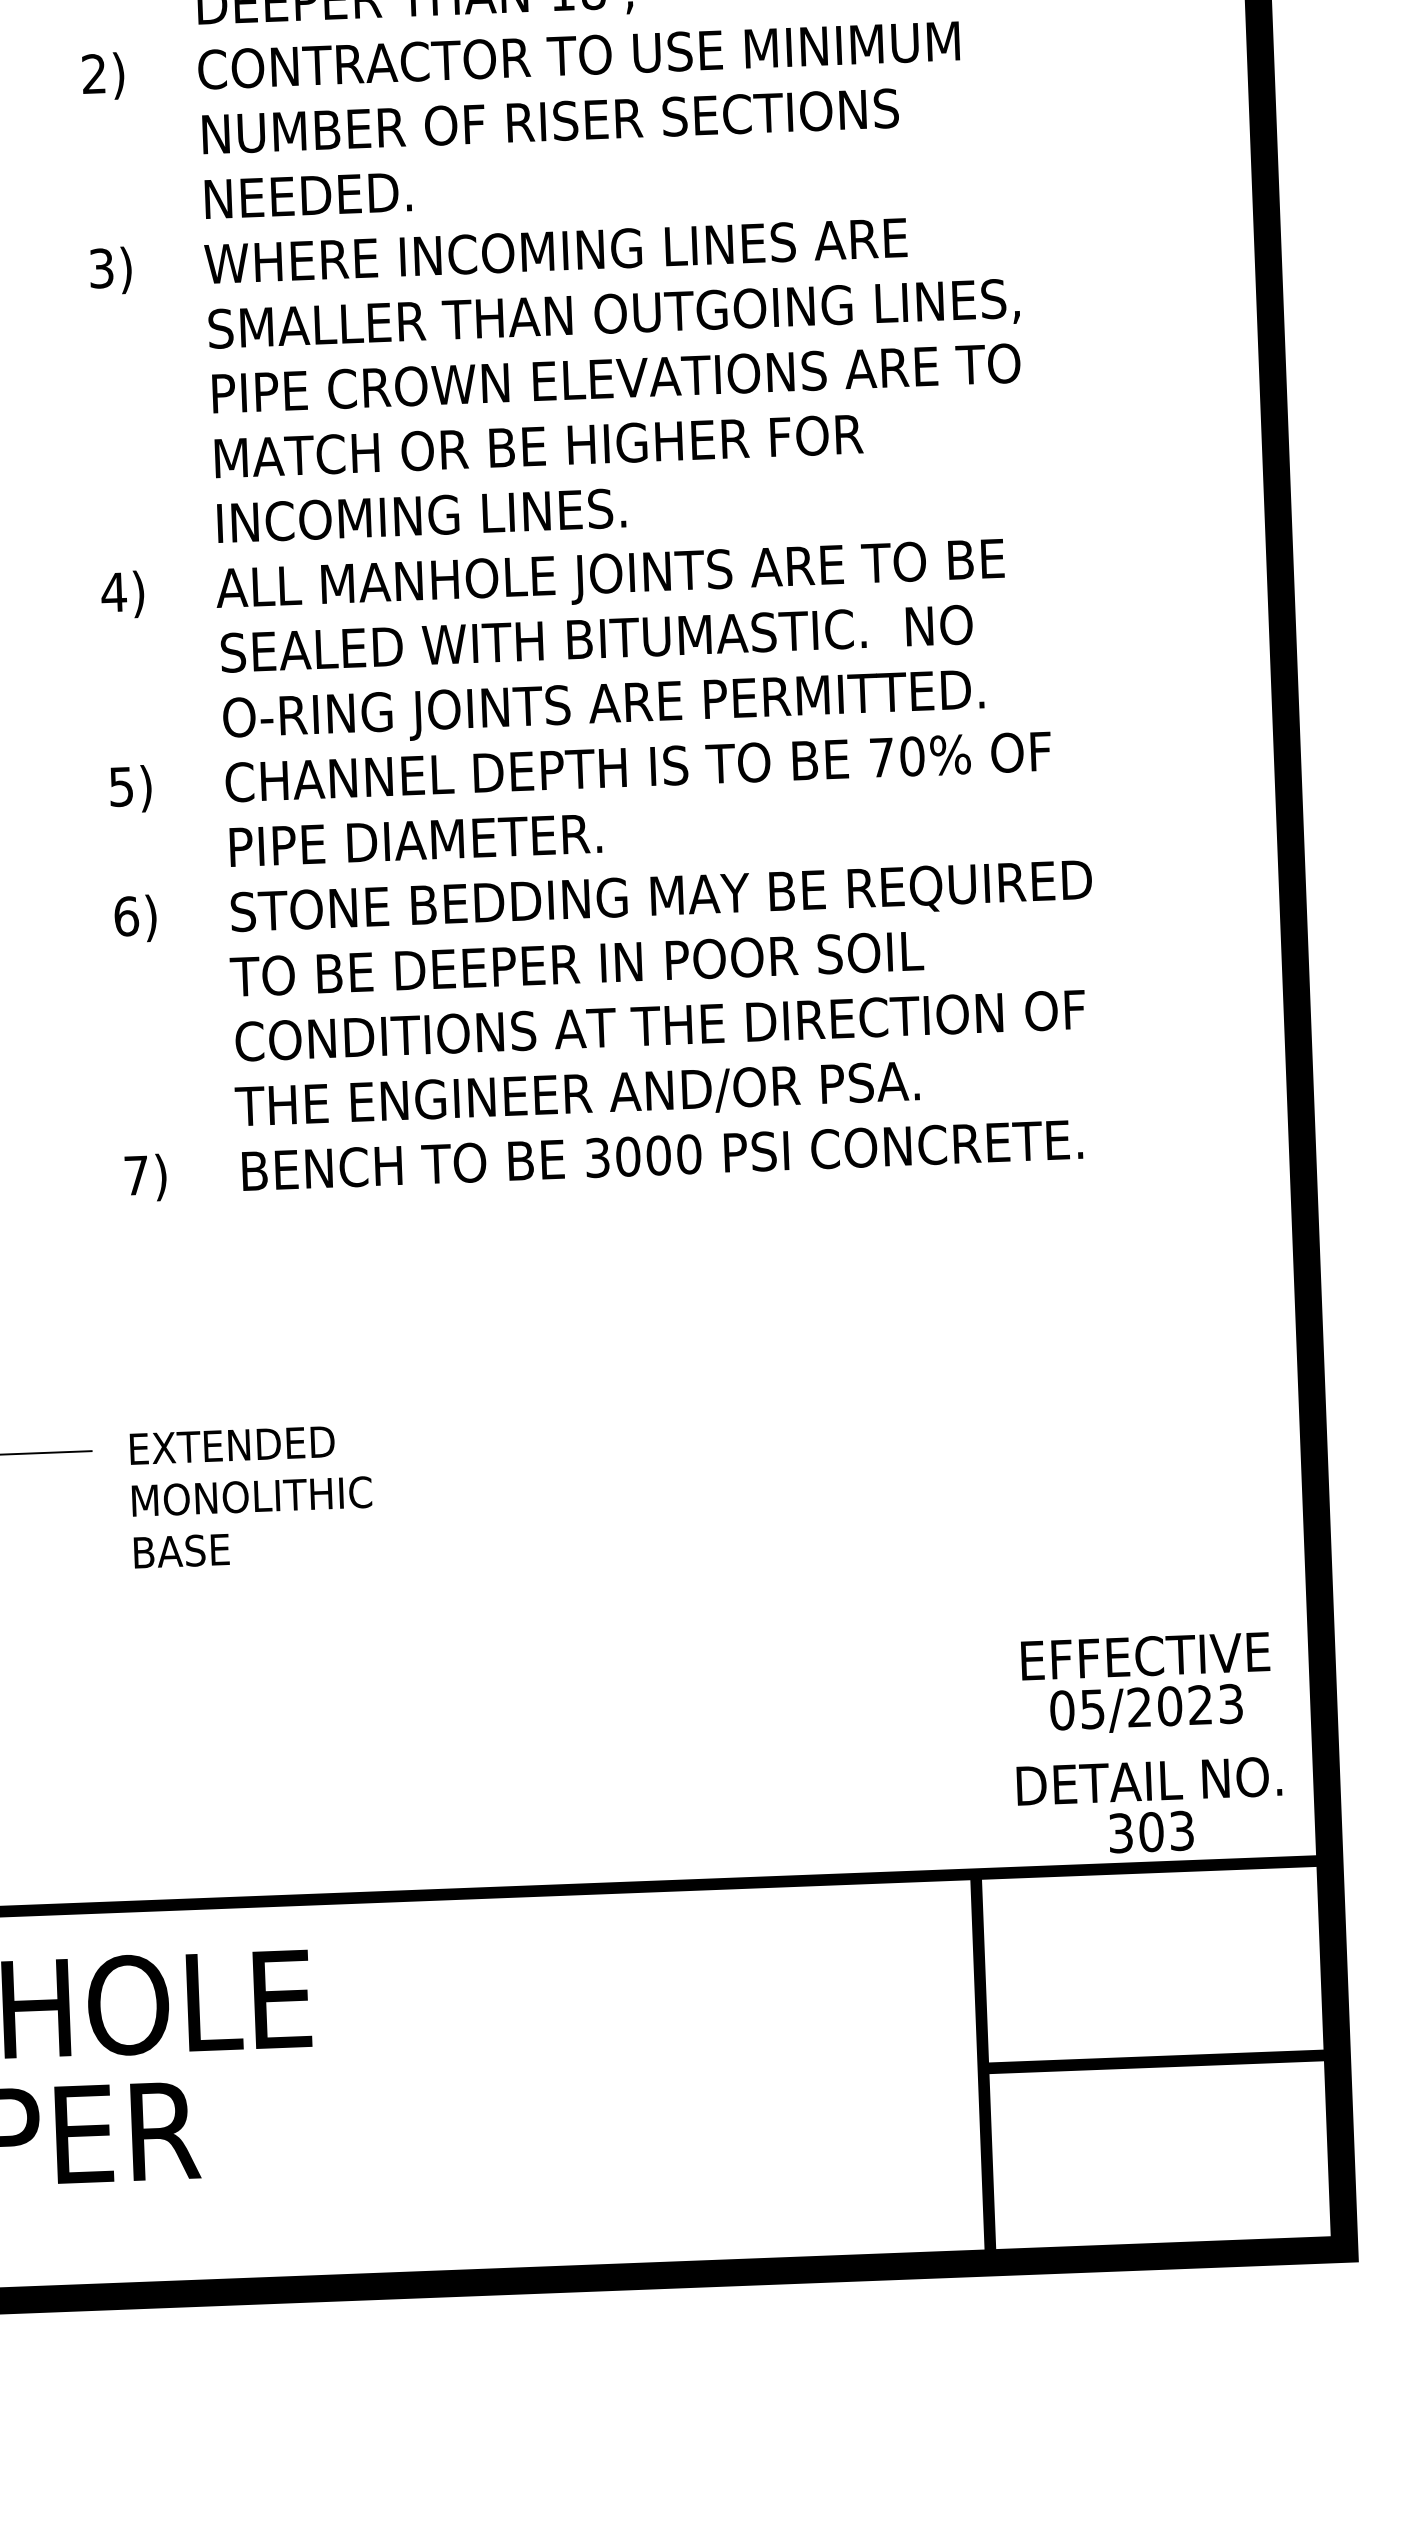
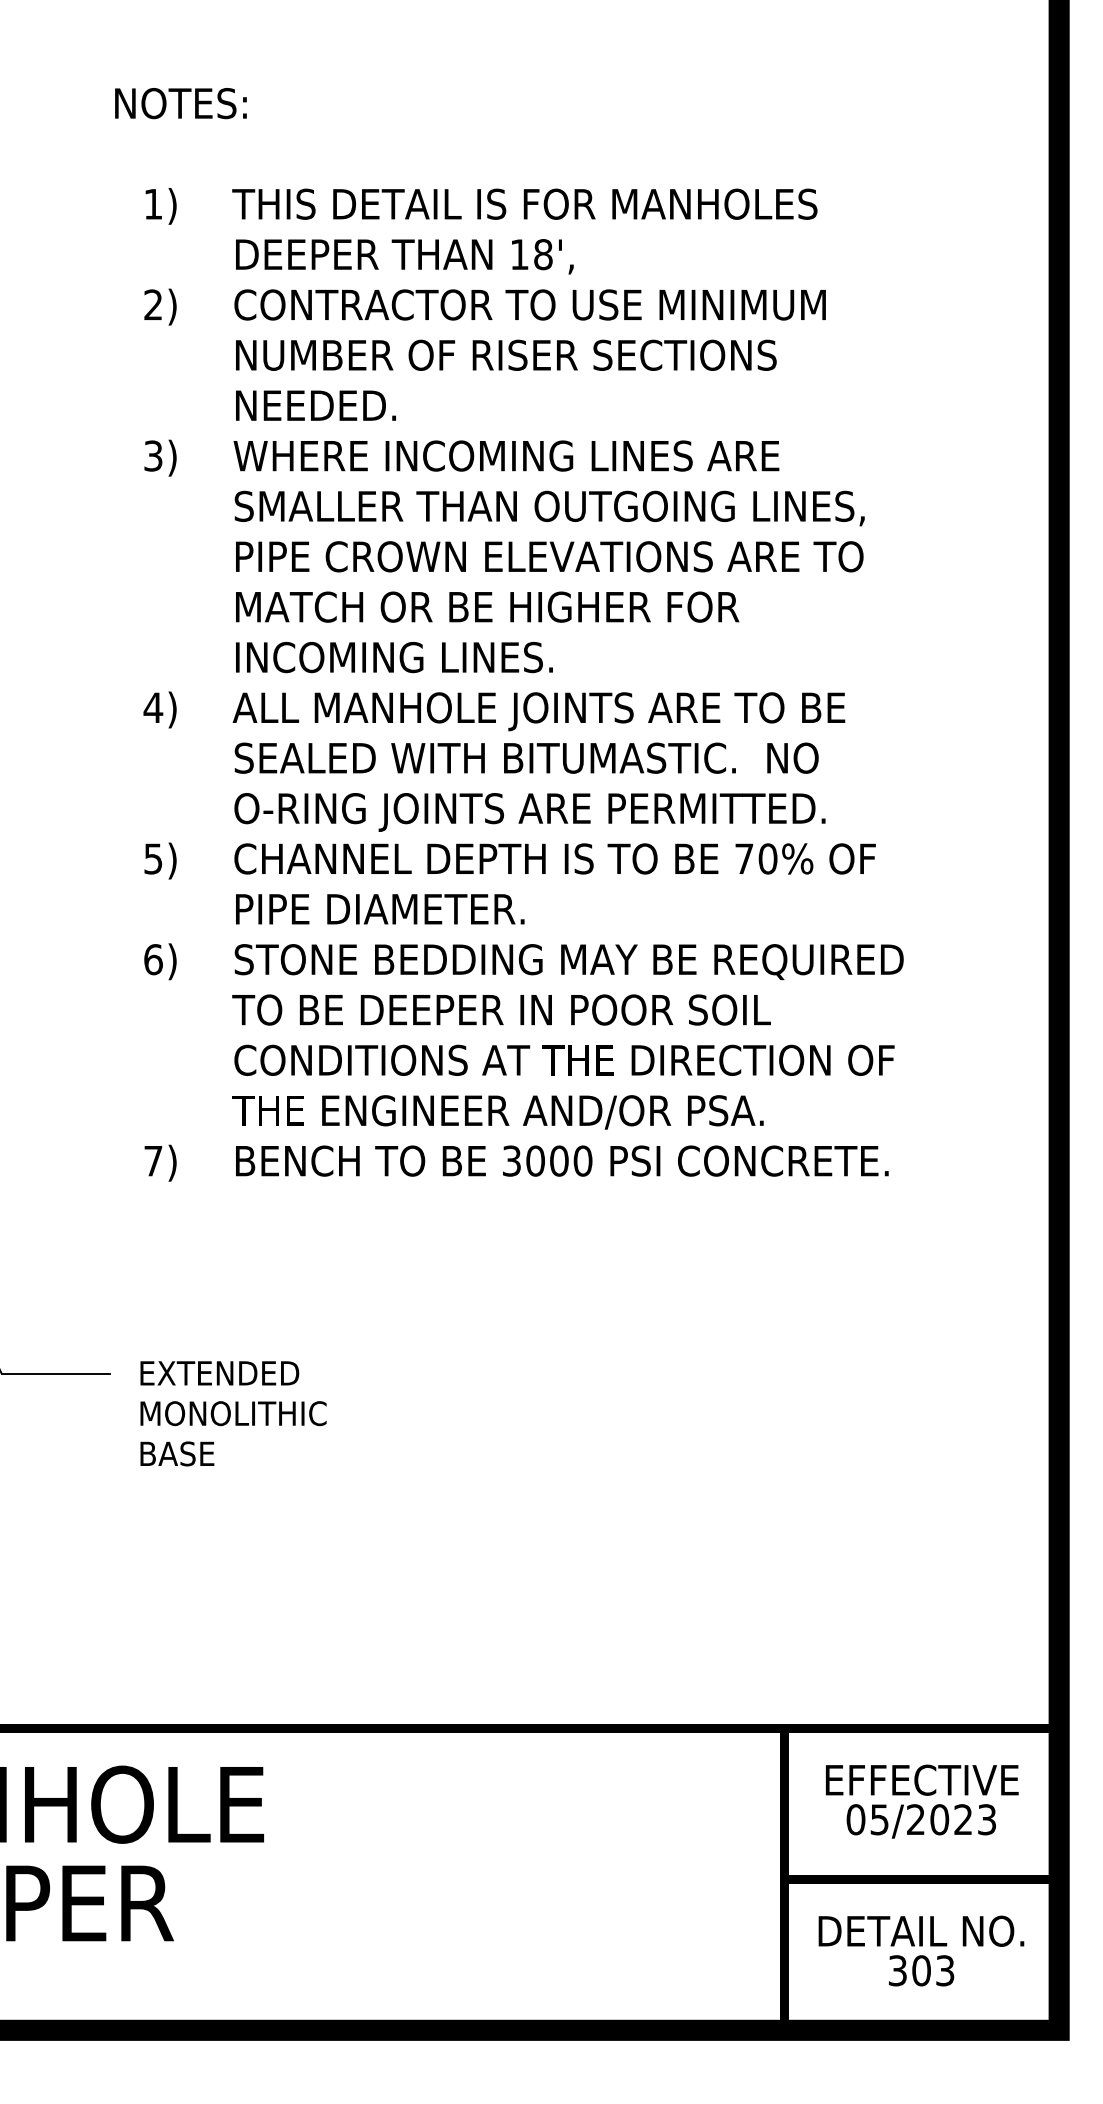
text: (1146, 1683) -> (922, 1801), moved
text: (1150, 1805) -> (921, 1950), moved

